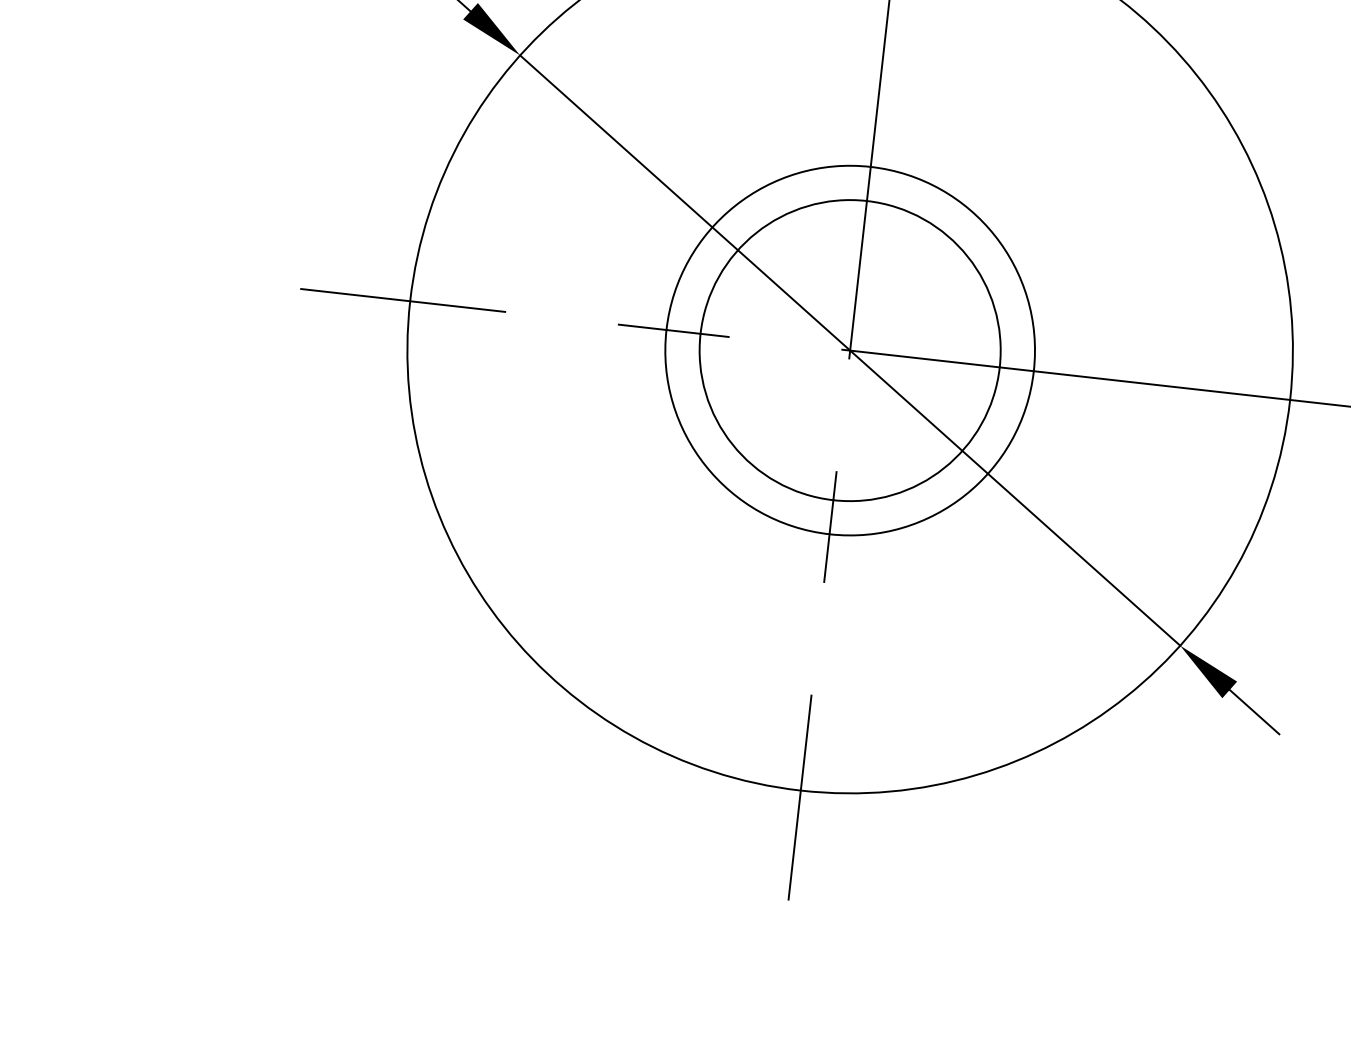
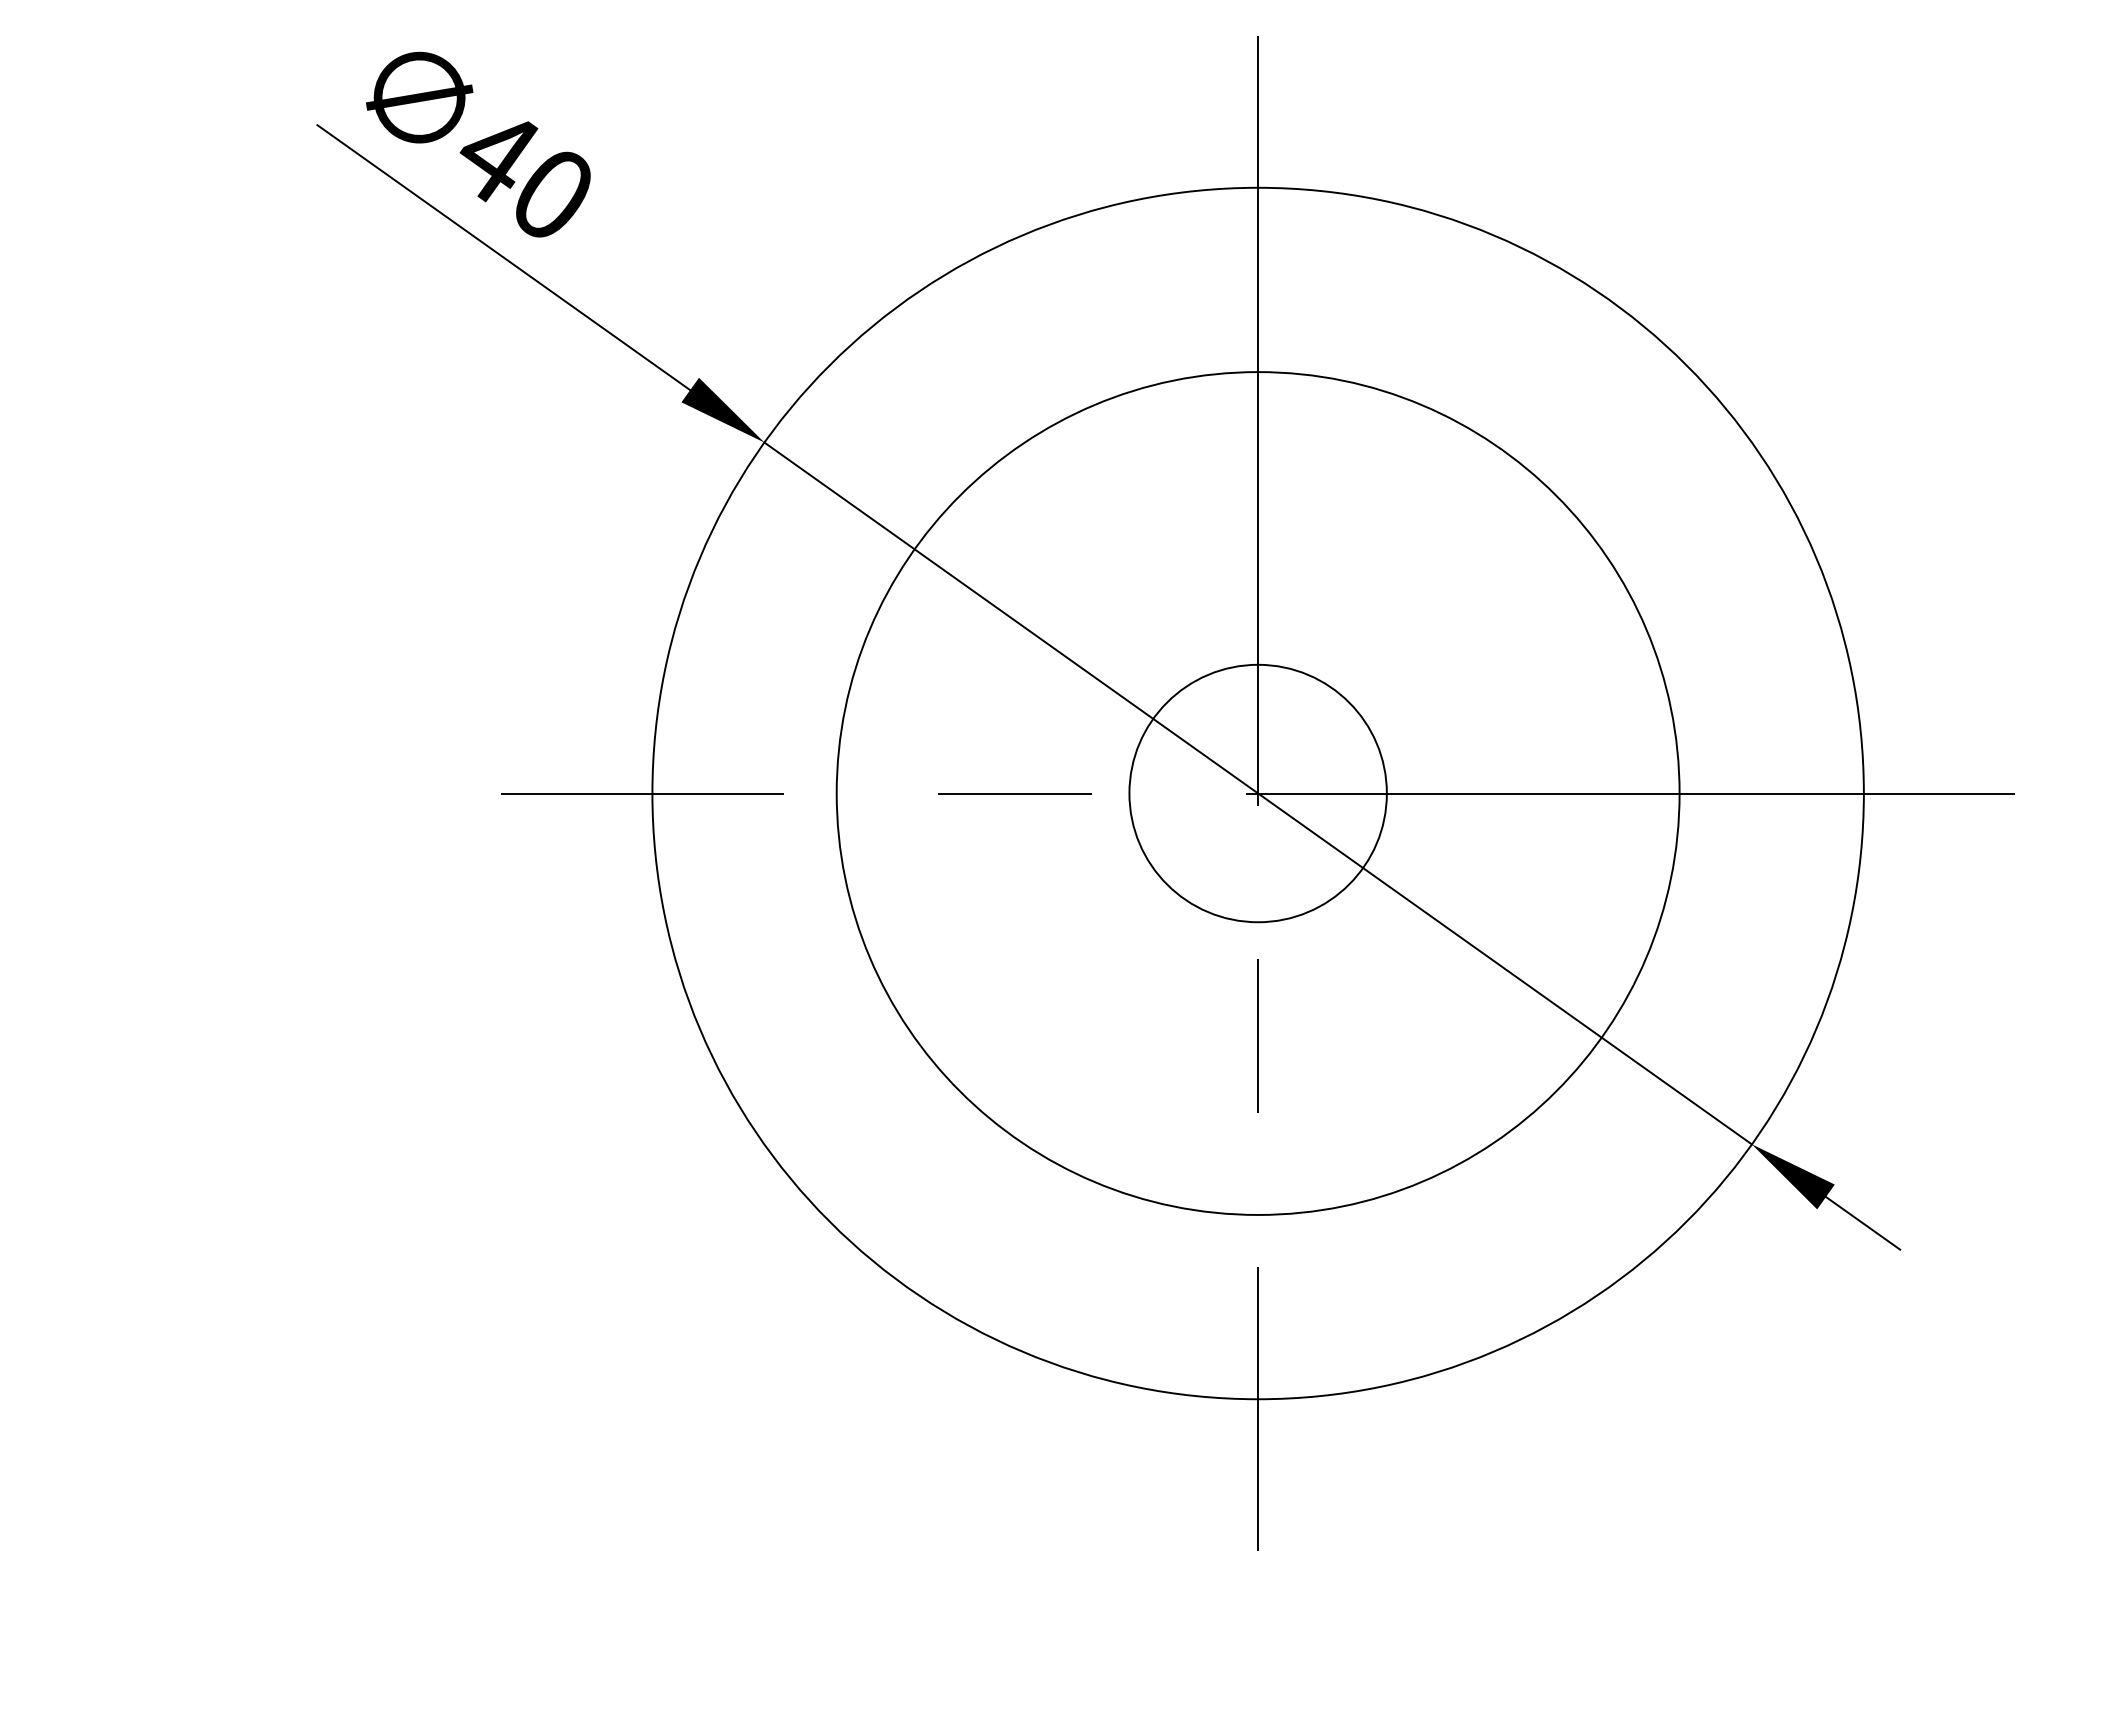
circle: (849, 350) -> (1257, 793), size x0.62
circle: (849, 350) -> (1257, 793), size x1.67

